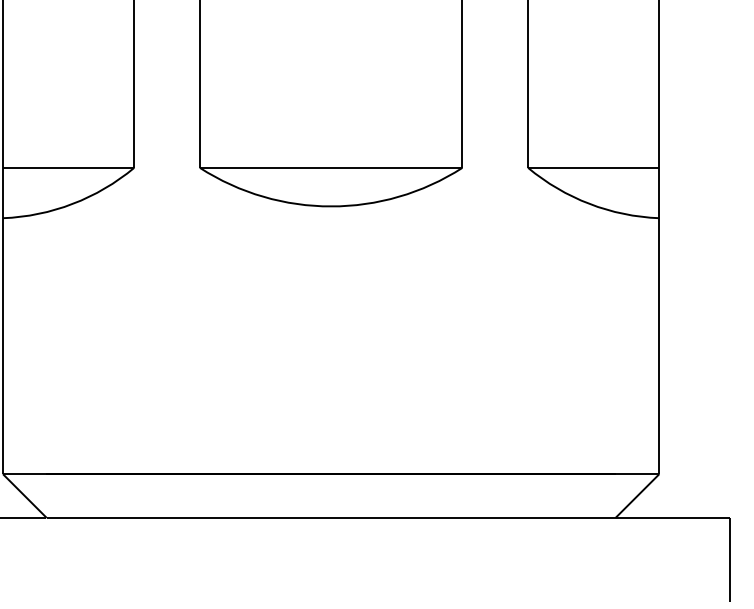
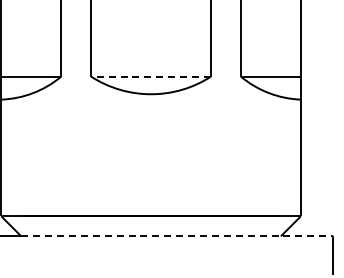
line: (332, 167) -> (151, 76), solid -> dashed
line: (389, 518) -> (177, 236), solid -> dashed

